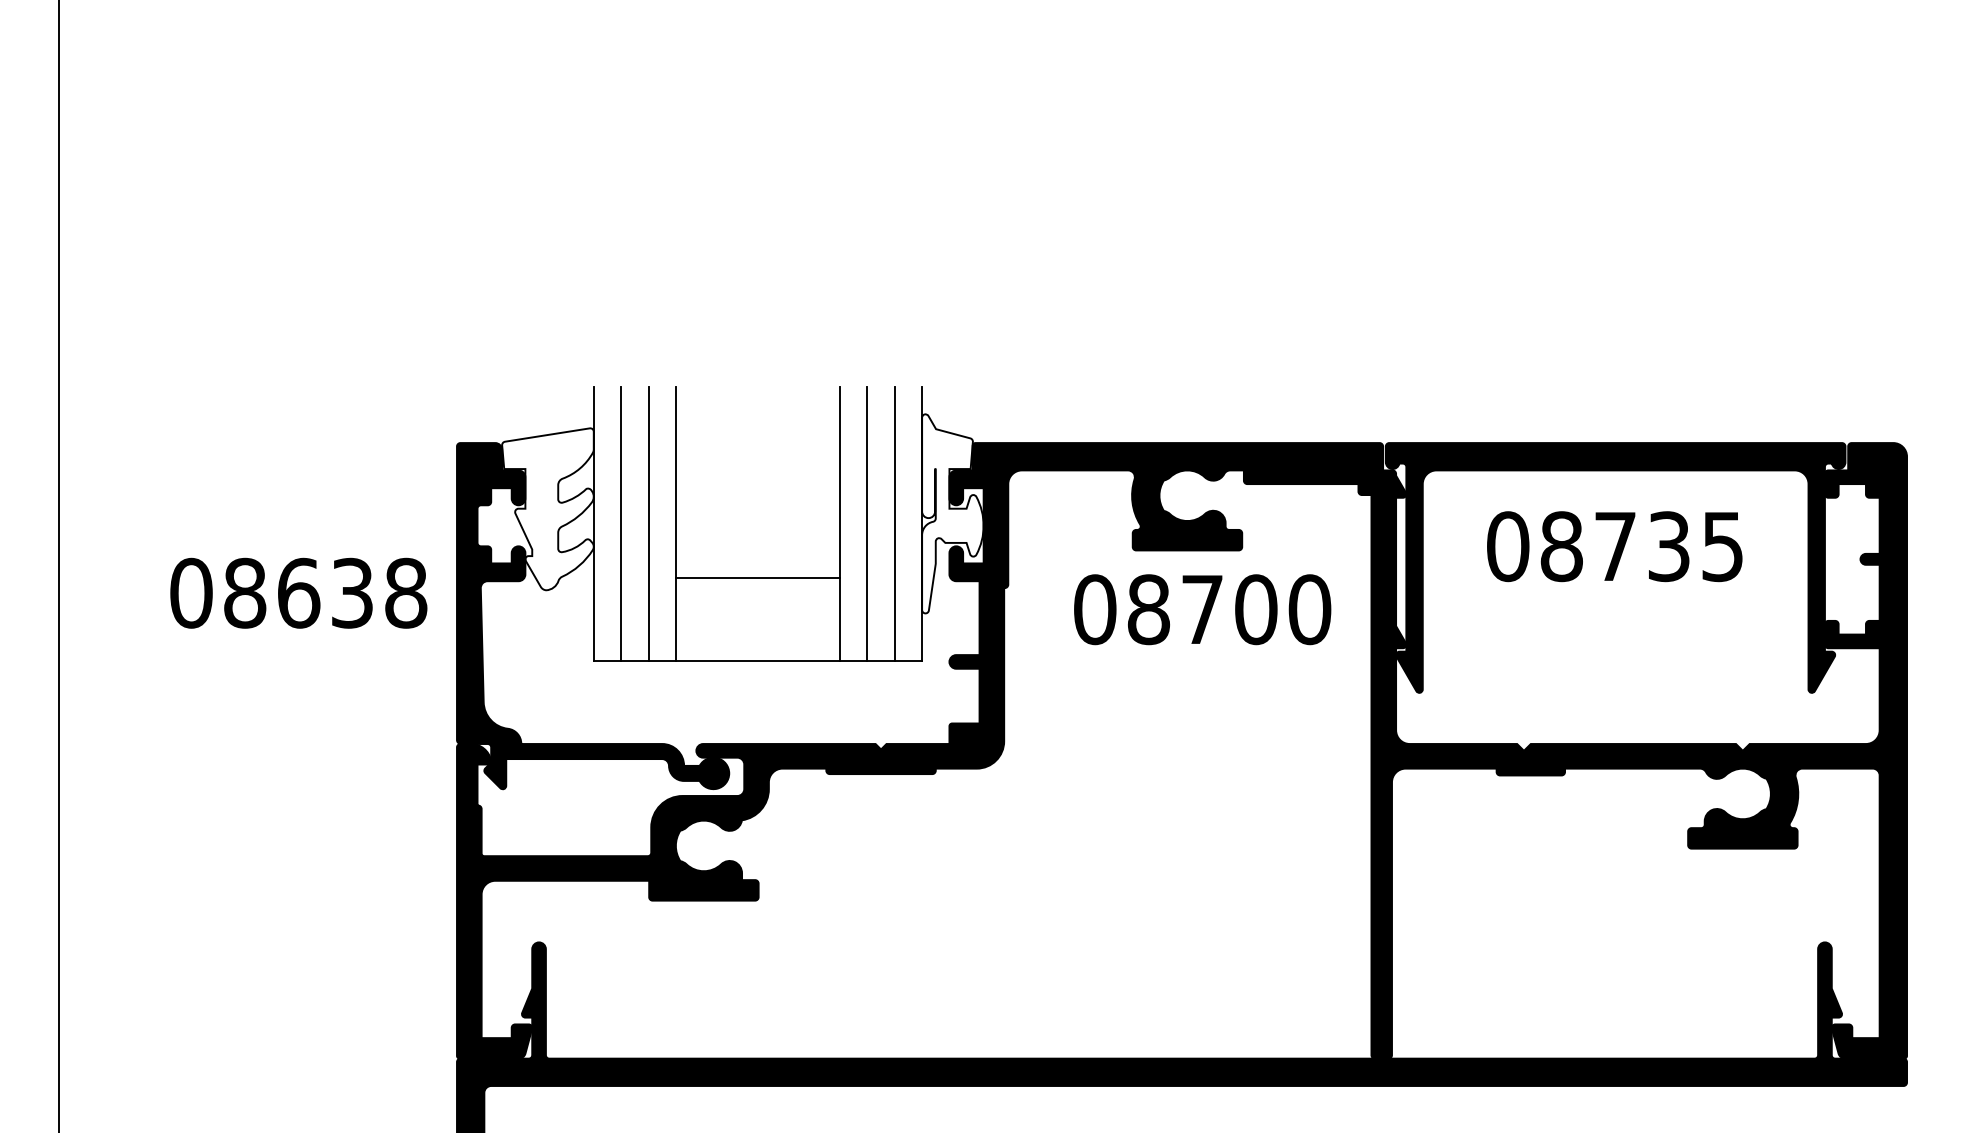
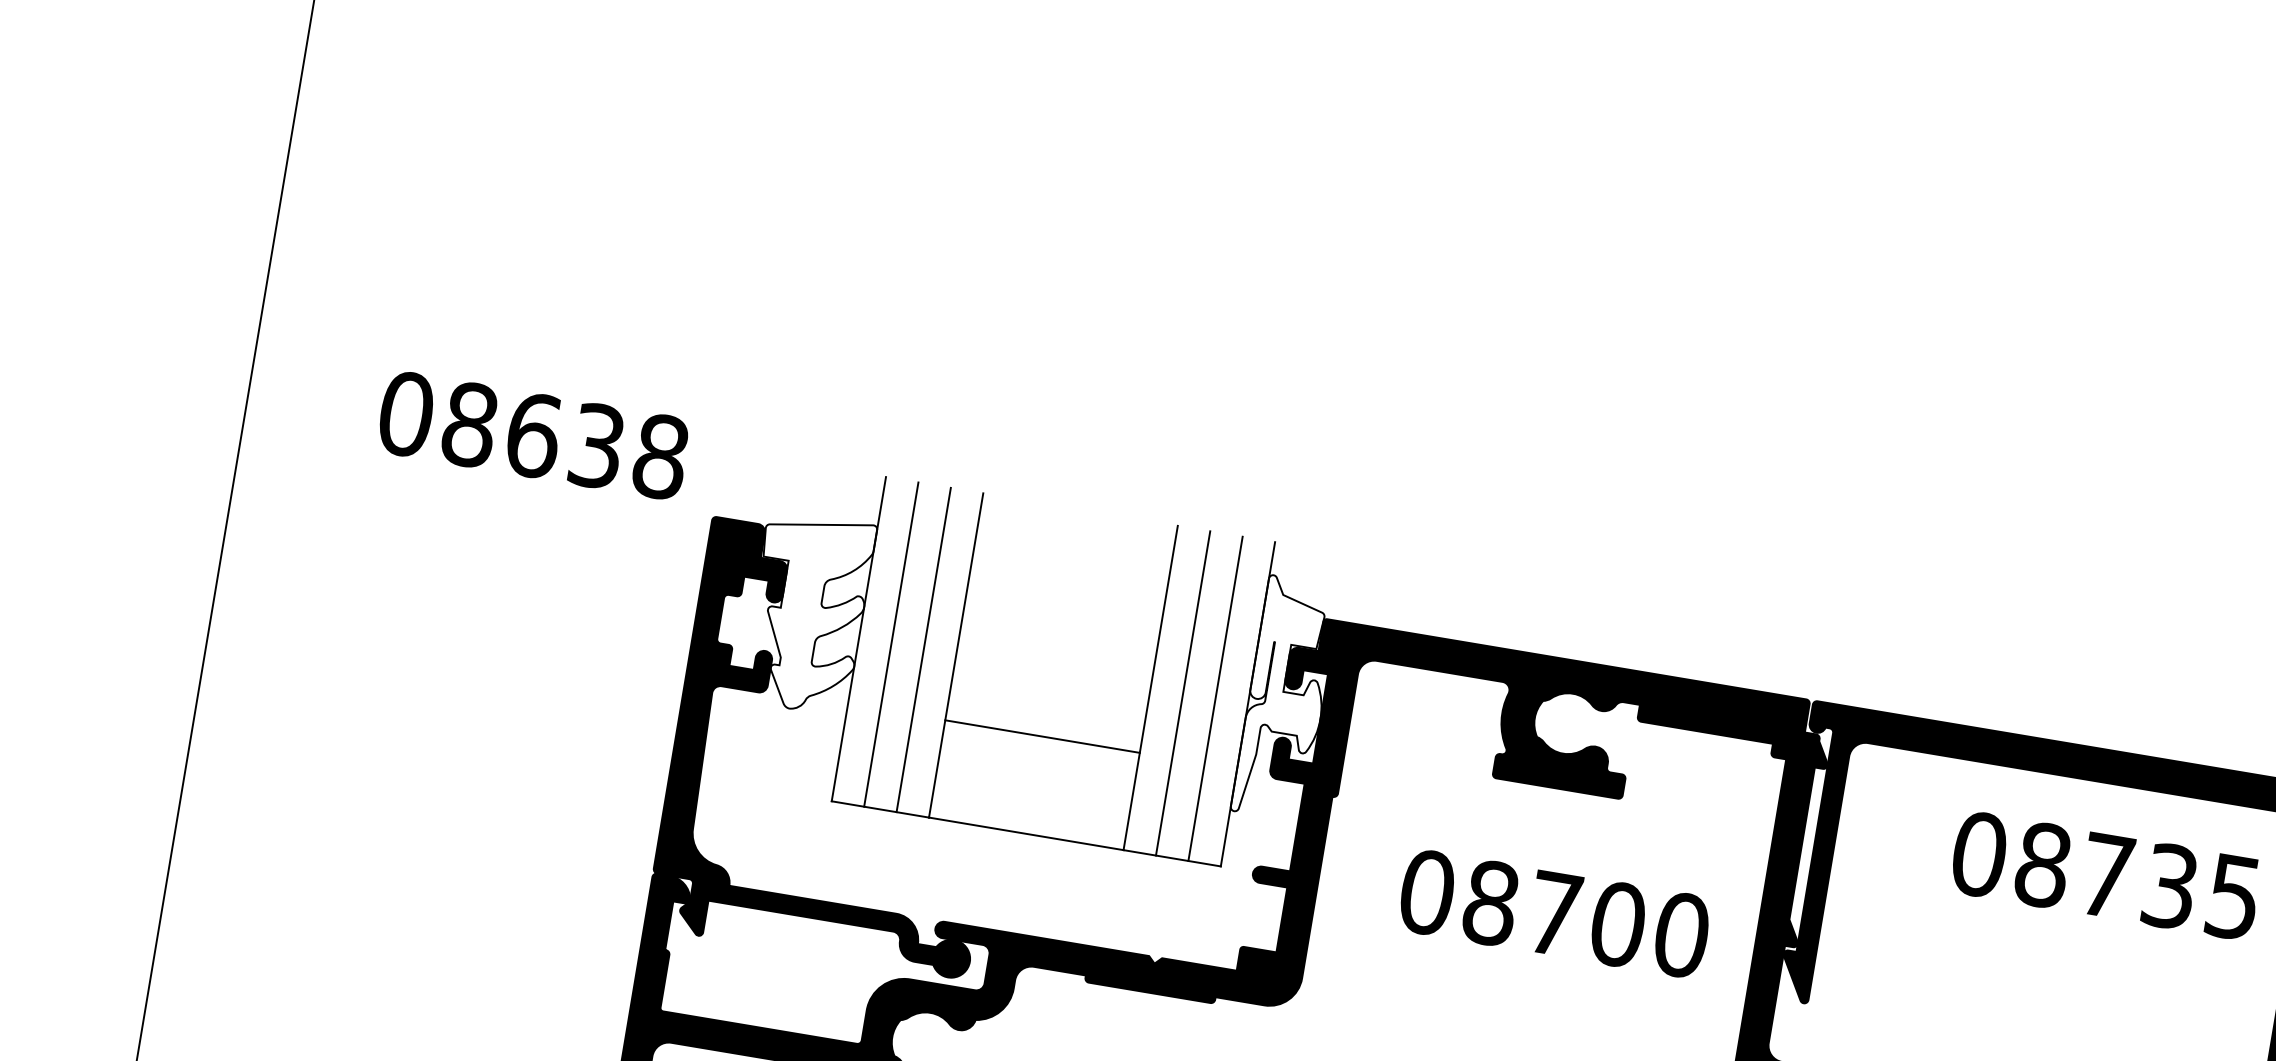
text: (1614, 546) -> (2105, 875), moved
text: (298, 592) -> (533, 434), moved
text: (1202, 609) -> (1554, 913), moved

